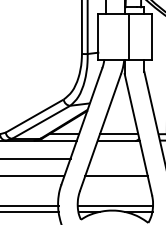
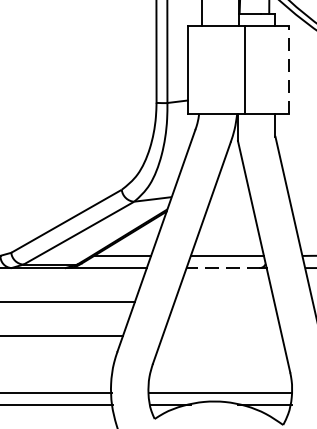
line: (151, 36) -> (289, 69), solid -> dashed
line: (116, 140) -> (222, 267), solid -> dashed
line: (116, 176) -> (222, 336), removed

